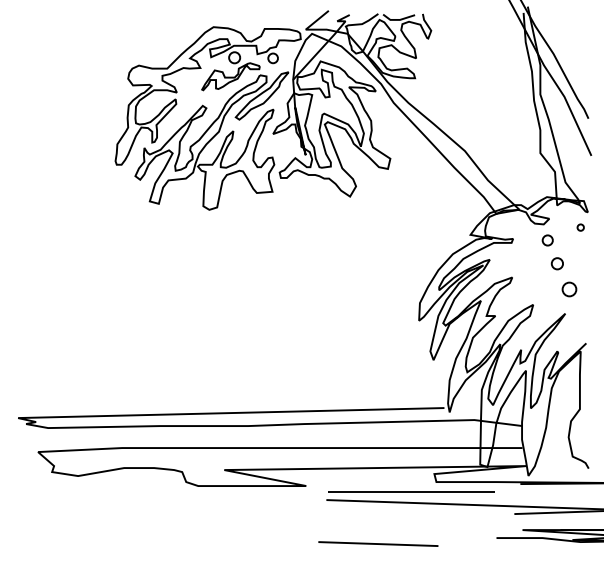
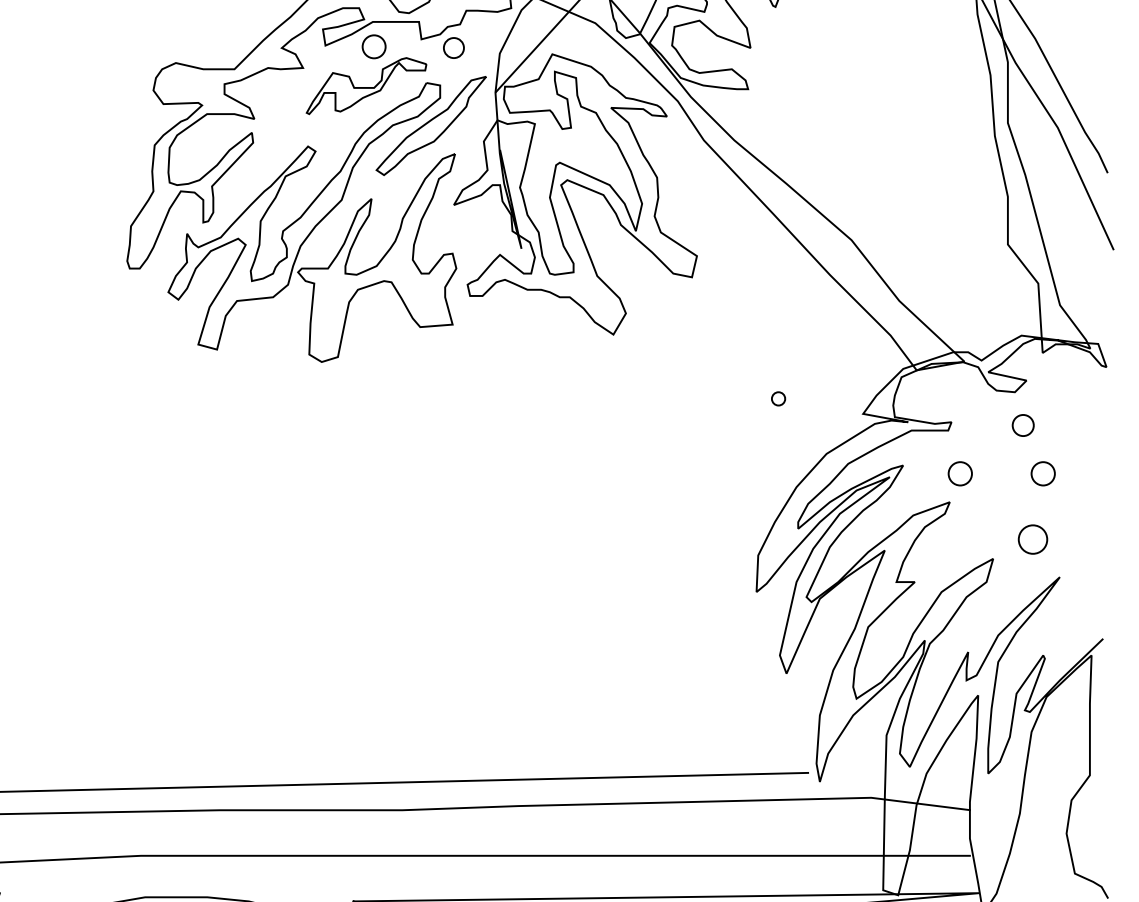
circle: (580, 227) -> (778, 398), moved
circle: (516, 263) -> (958, 473), added
circle: (569, 289) -> (1033, 539), moved

